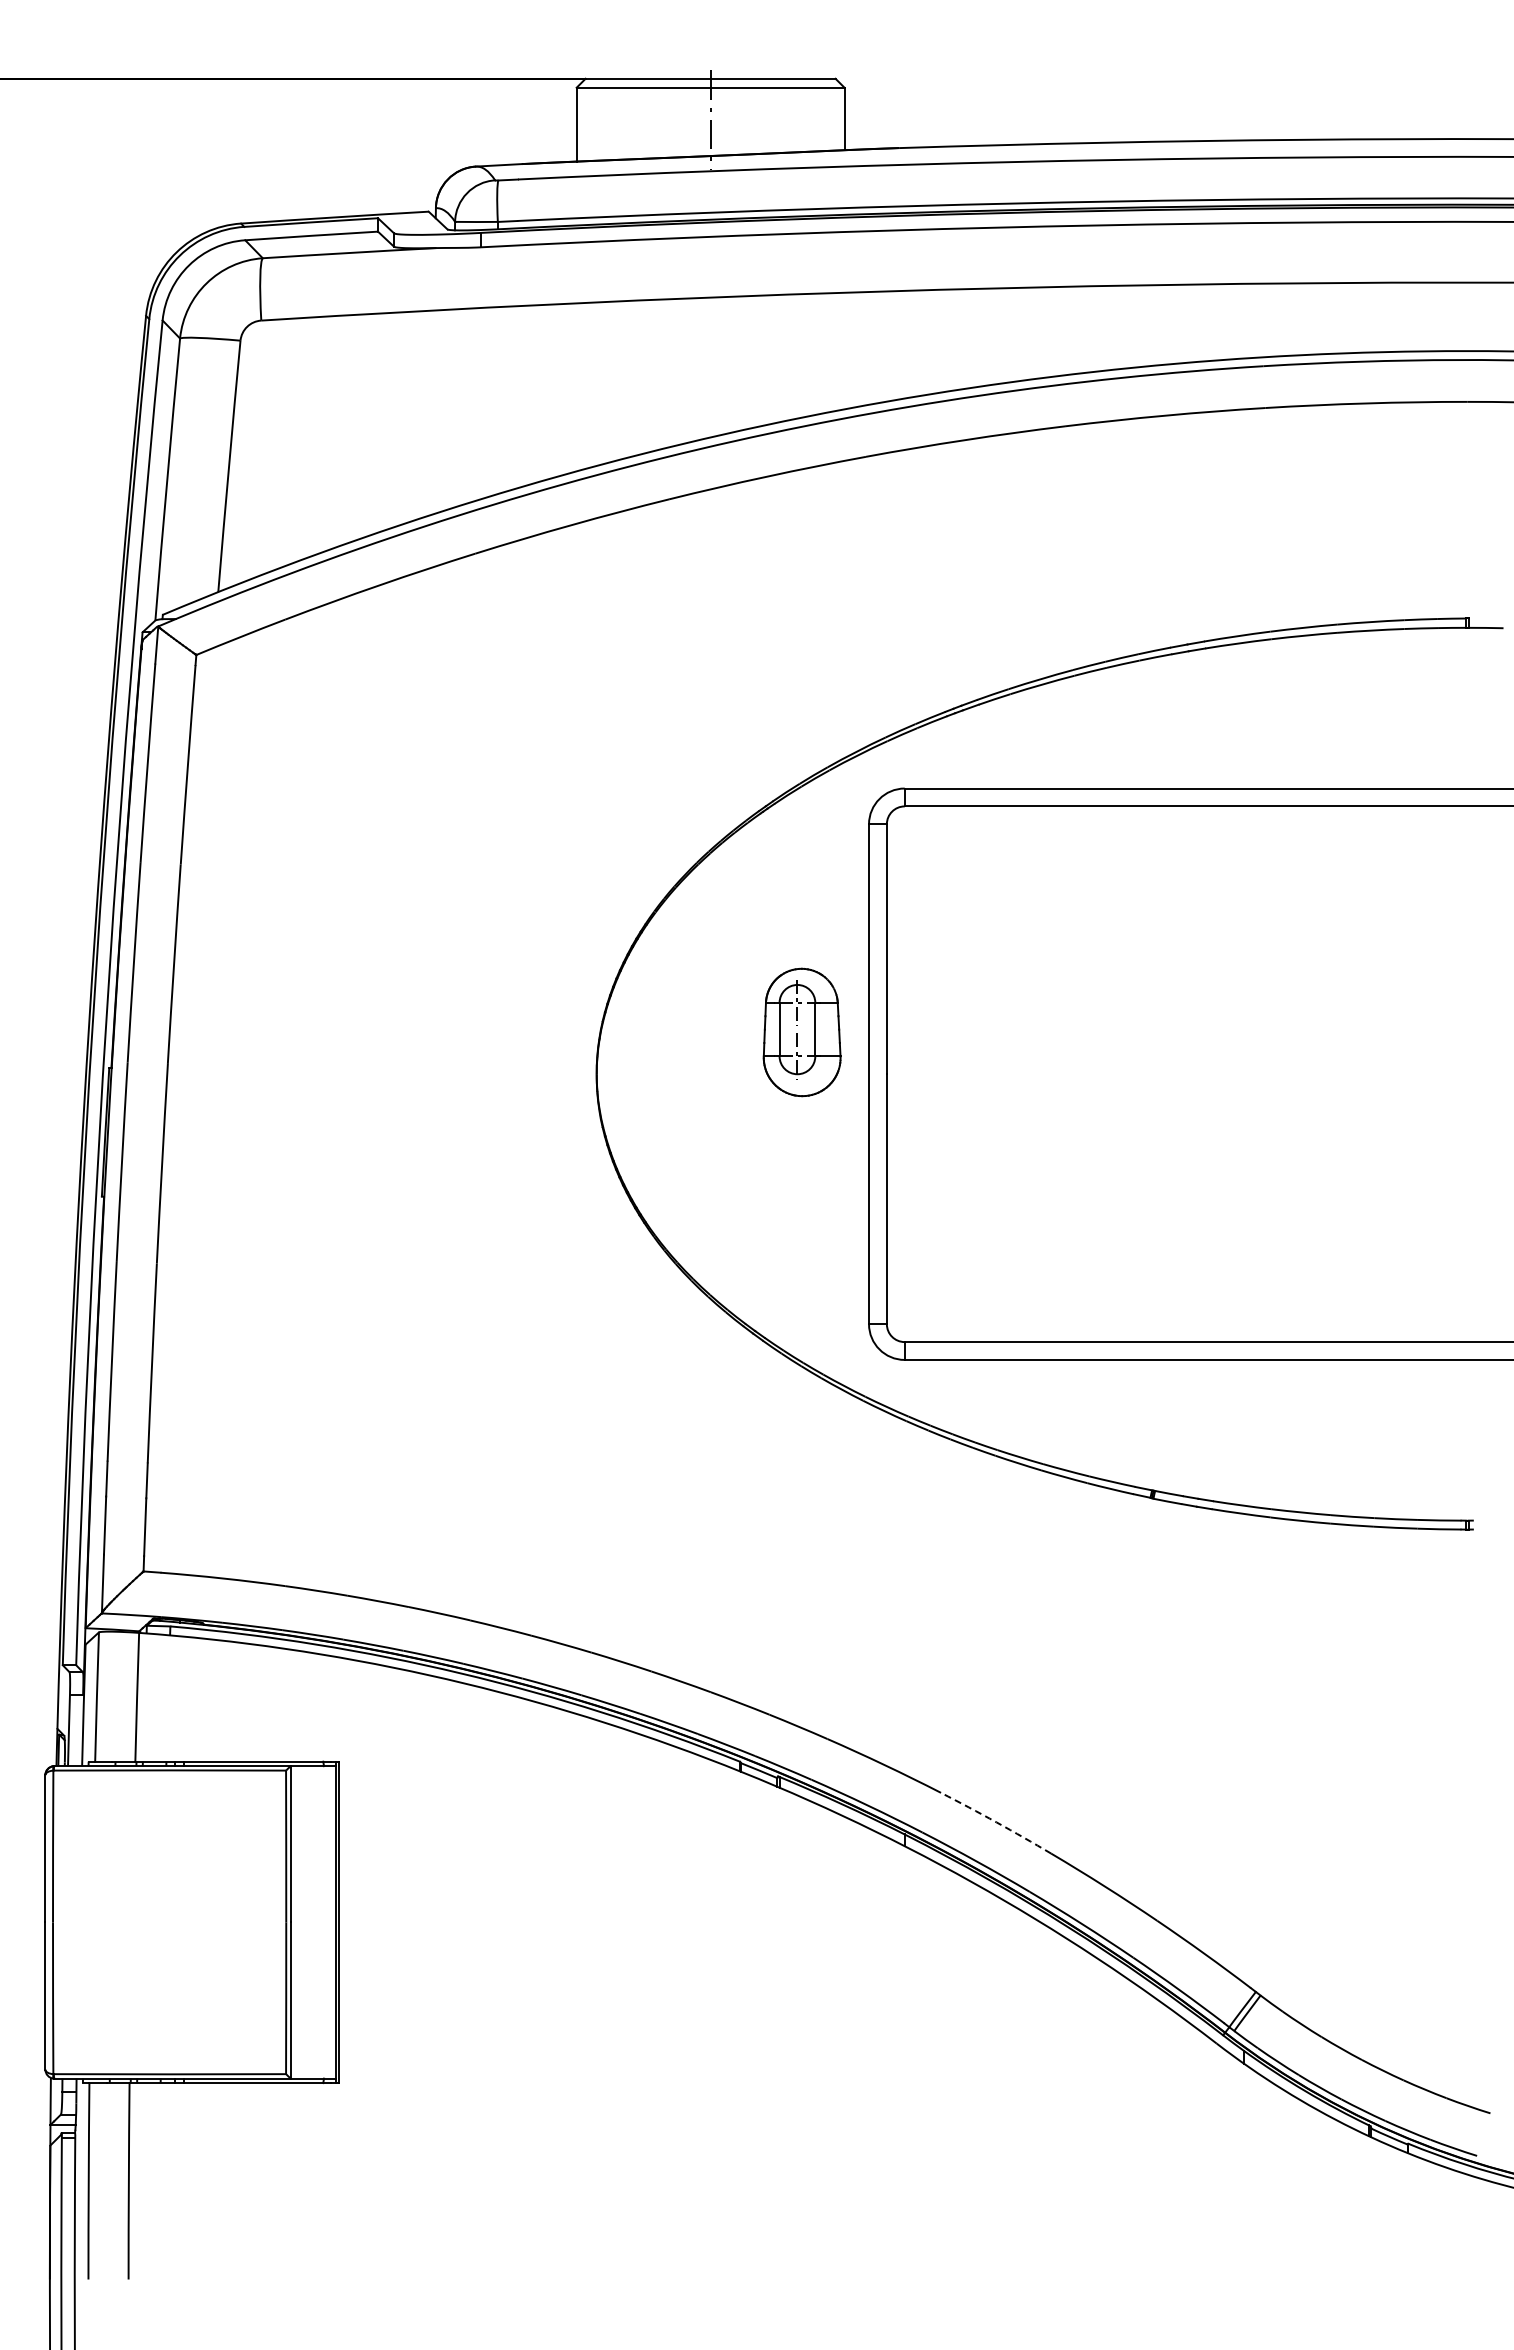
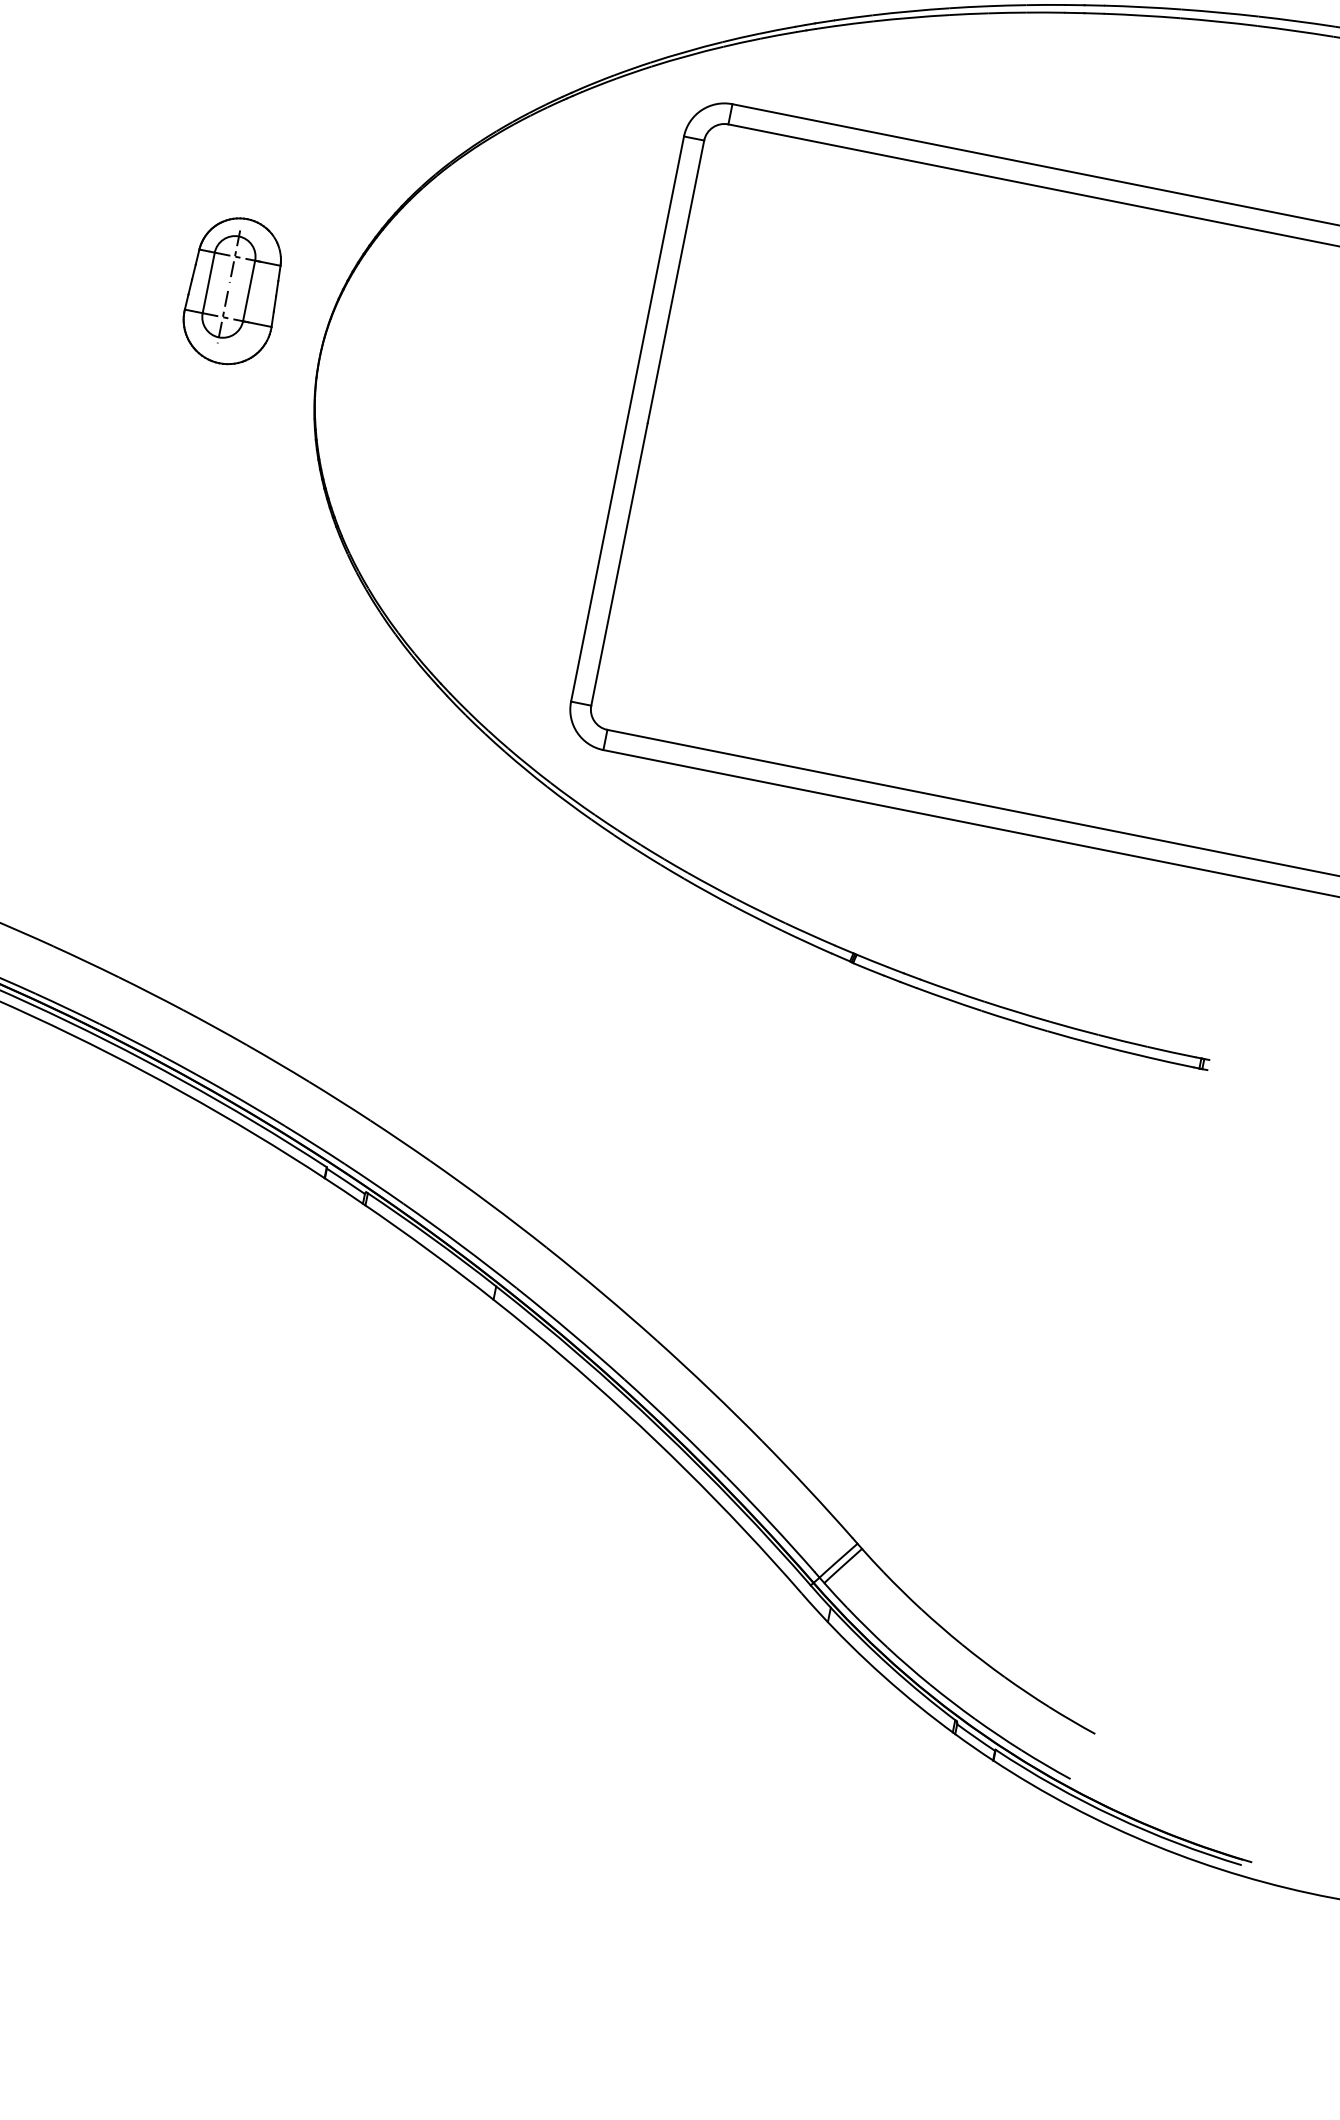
part: (801, 1032) -> (232, 291), moved
arc: (996, 1822) -> (602, 1293), dashed -> solid

